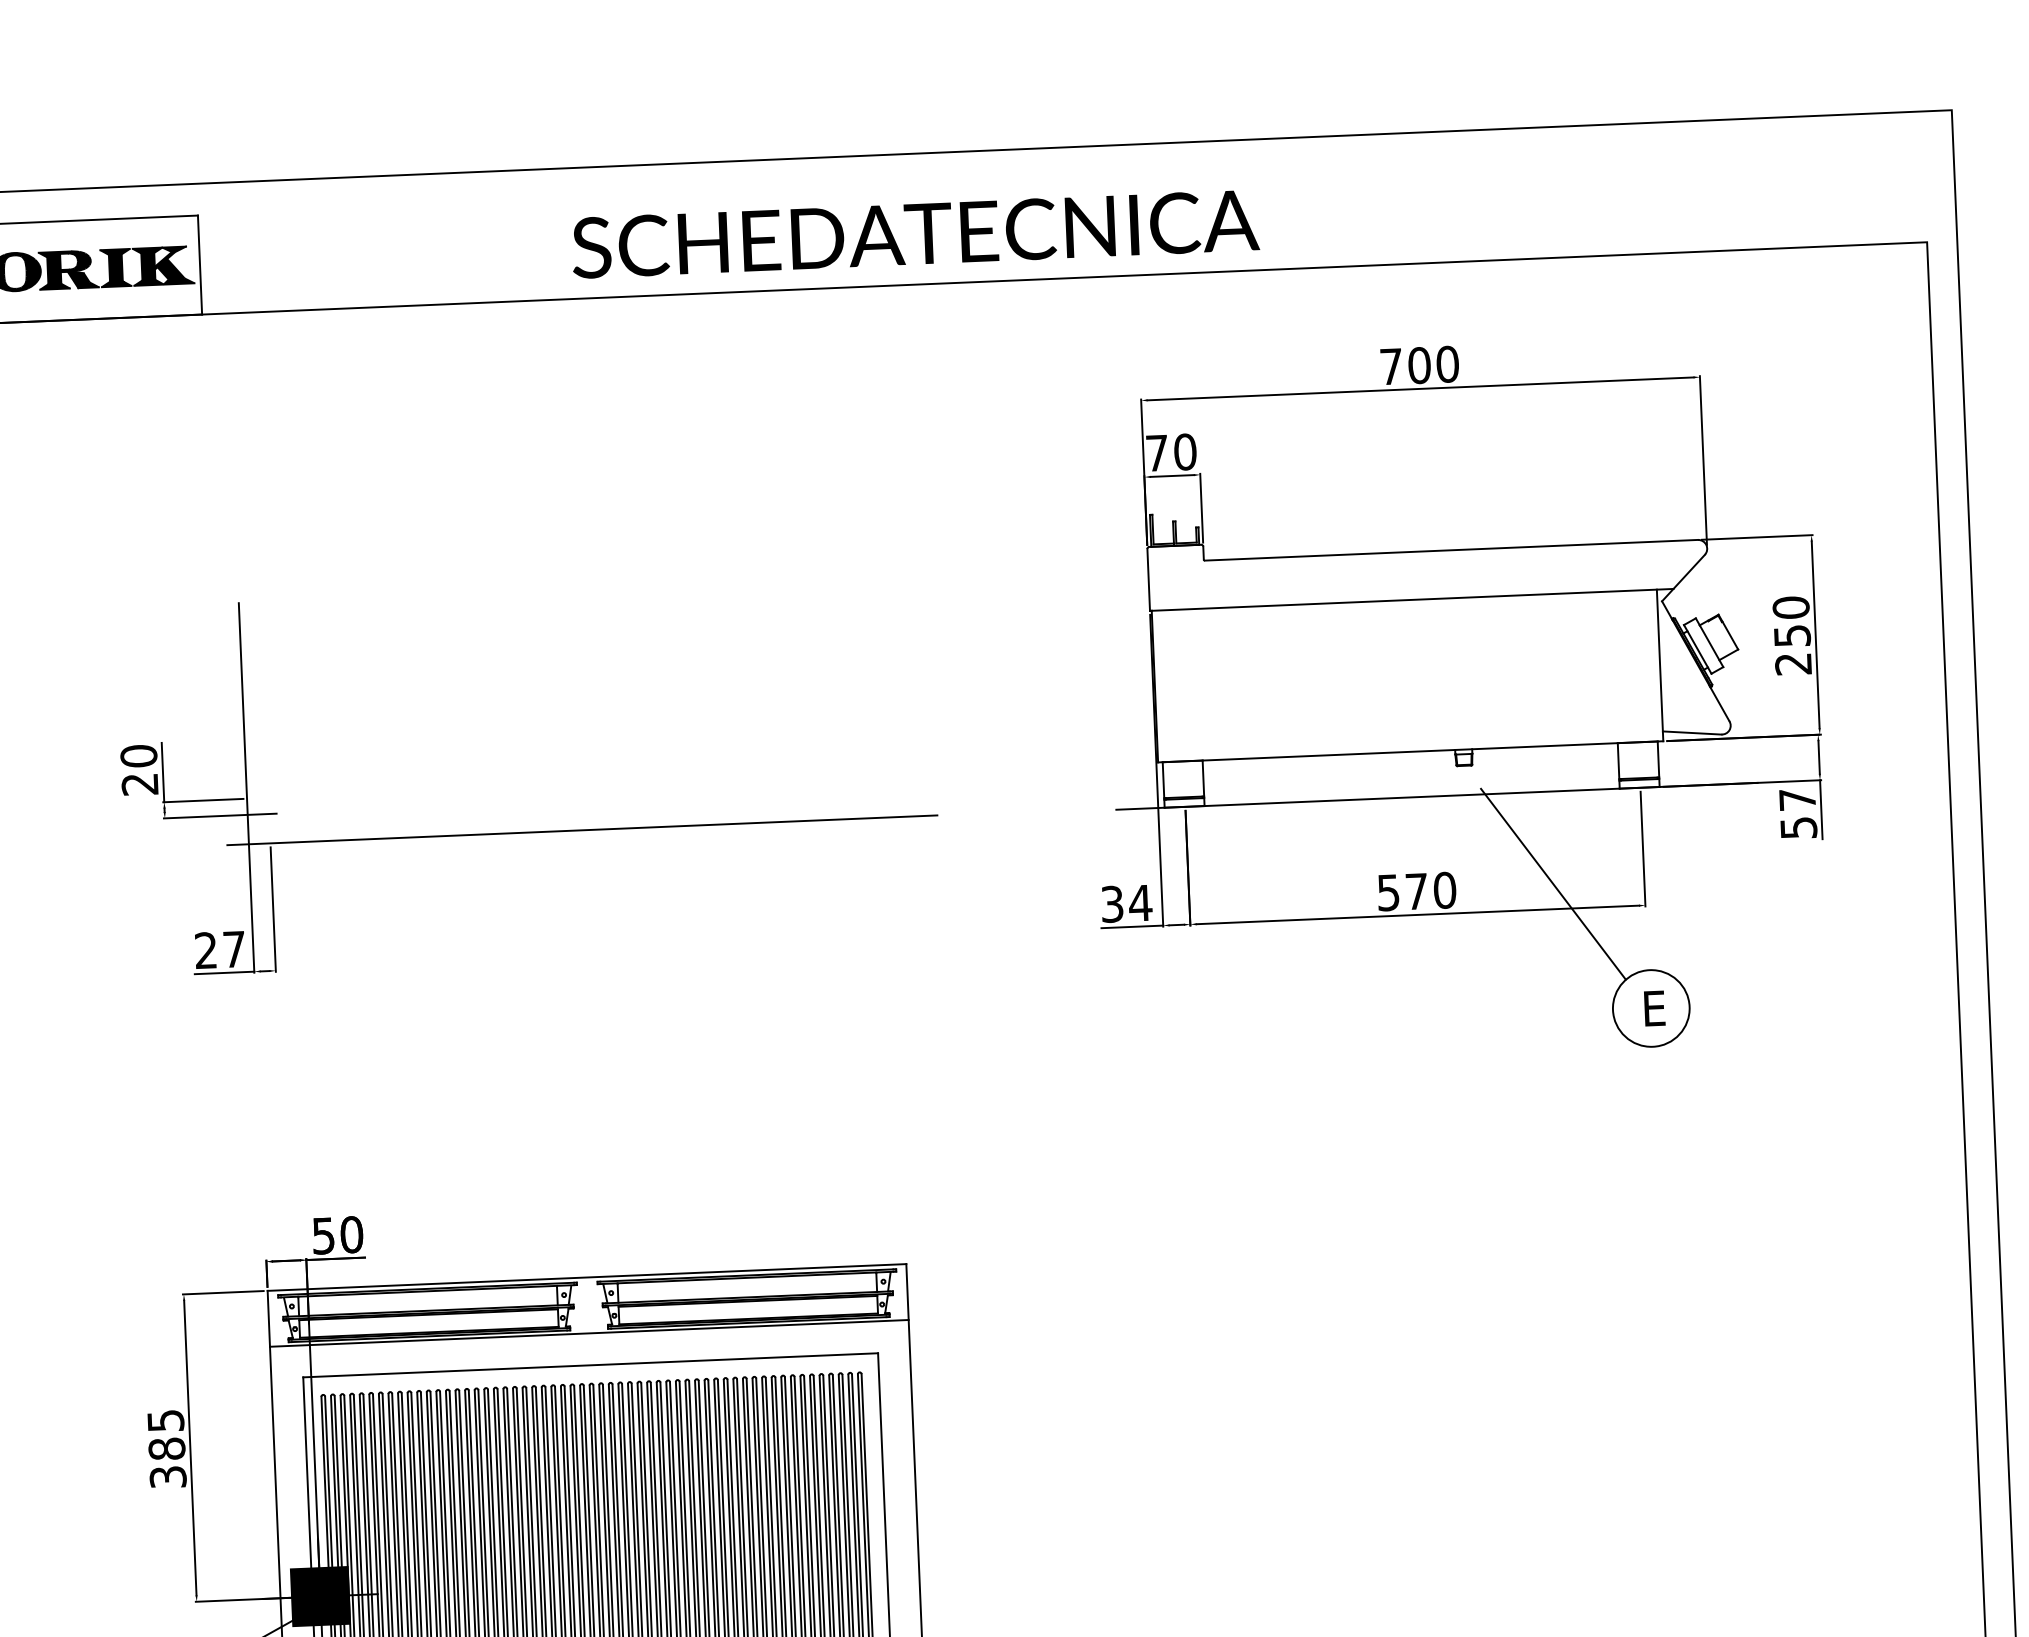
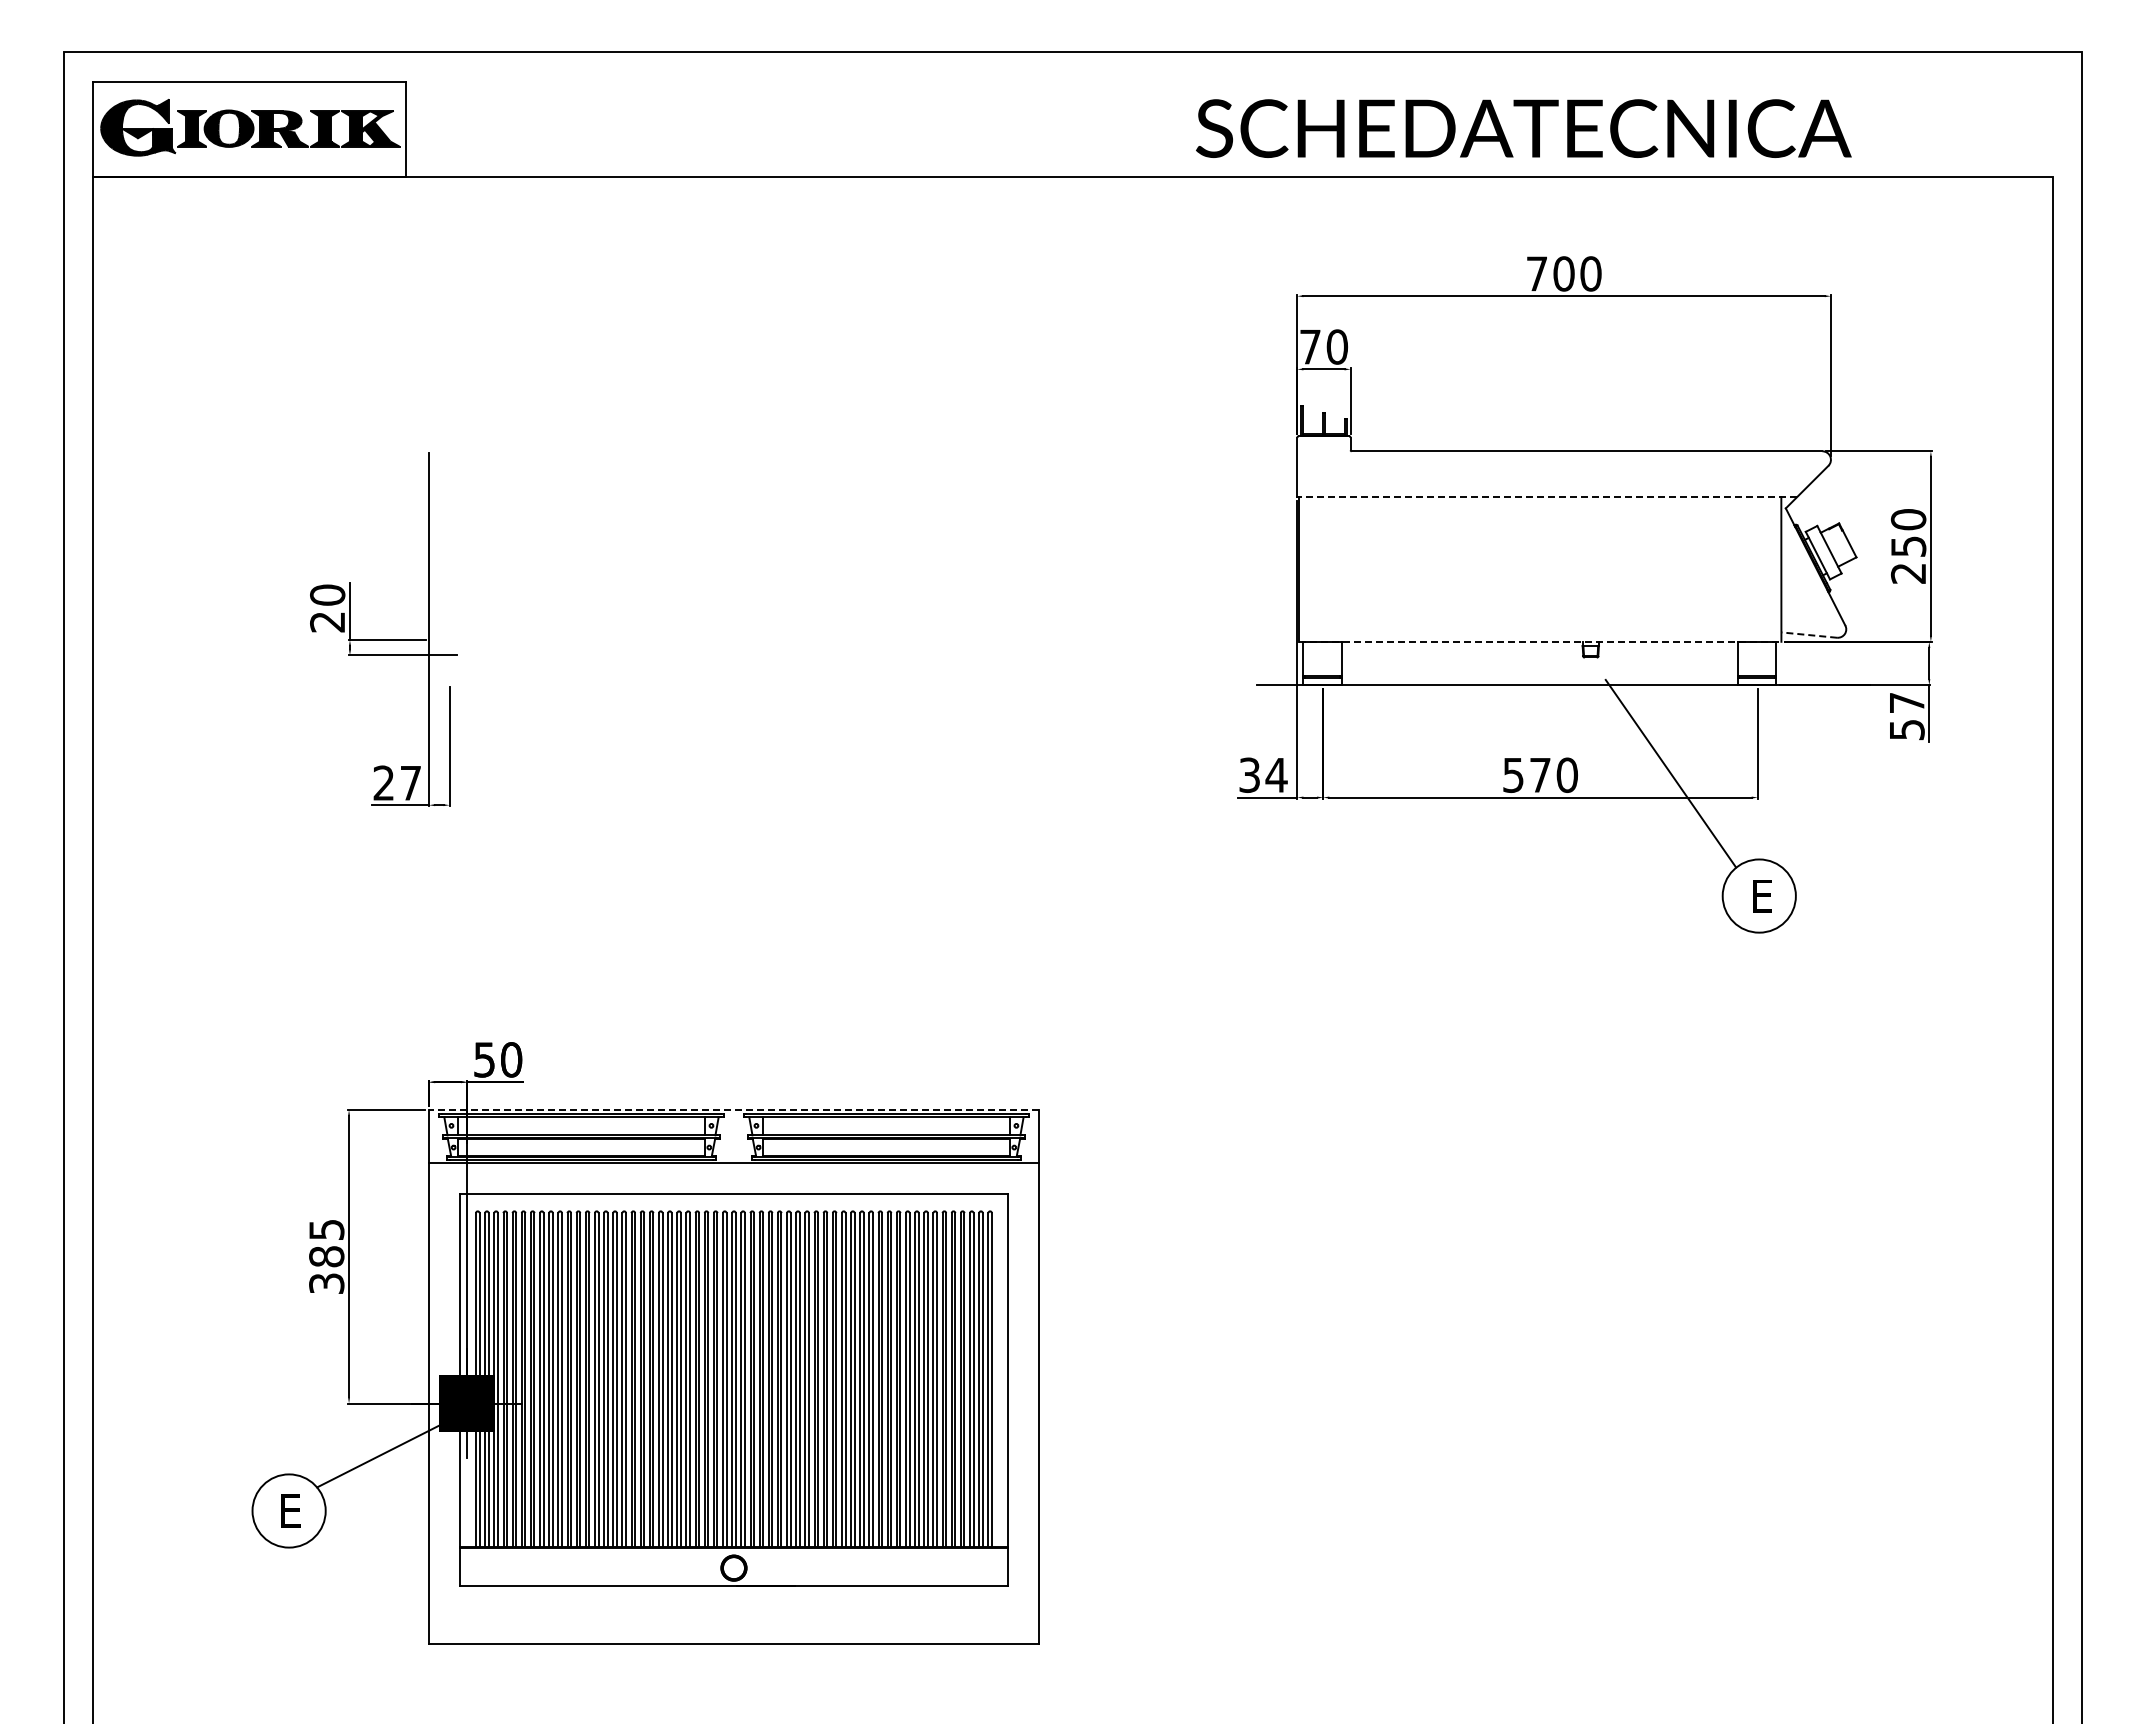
text: (915, 234) -> (1523, 128), moved
line: (1412, 600) -> (1547, 497), solid -> dashed
line: (1692, 733) -> (1809, 635), solid -> dashed
line: (1411, 751) -> (1540, 641), solid -> dashed
line: (582, 830) -> (747, 683), removed
line: (586, 1276) -> (733, 1109), solid -> dashed

